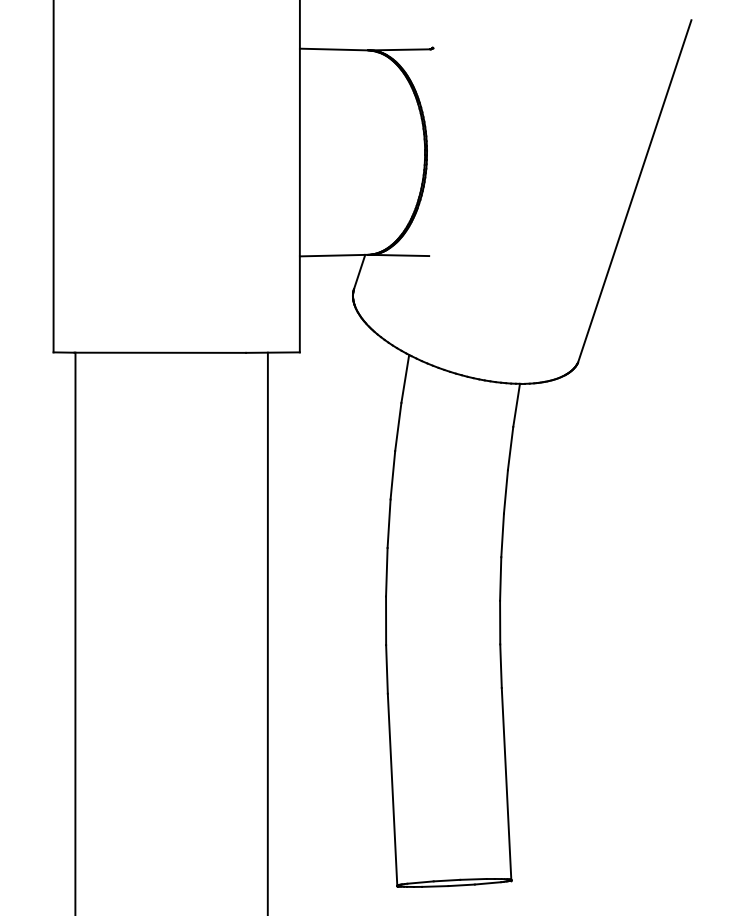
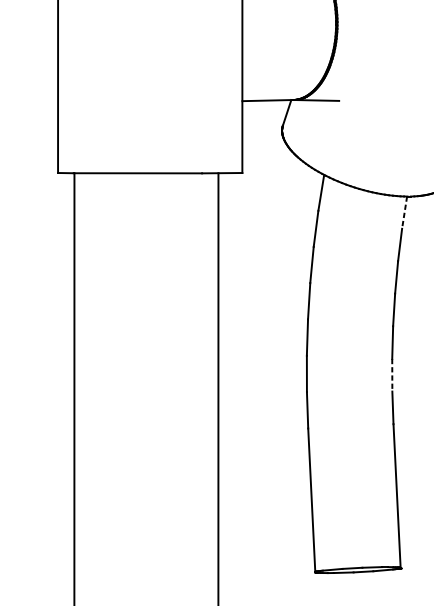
line: (516, 405) -> (404, 212), solid -> dashed
line: (500, 622) -> (392, 375), solid -> dashed

